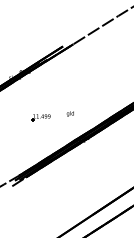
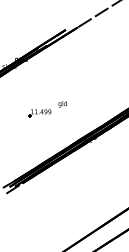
text: (69, 113) -> (61, 103), moved

